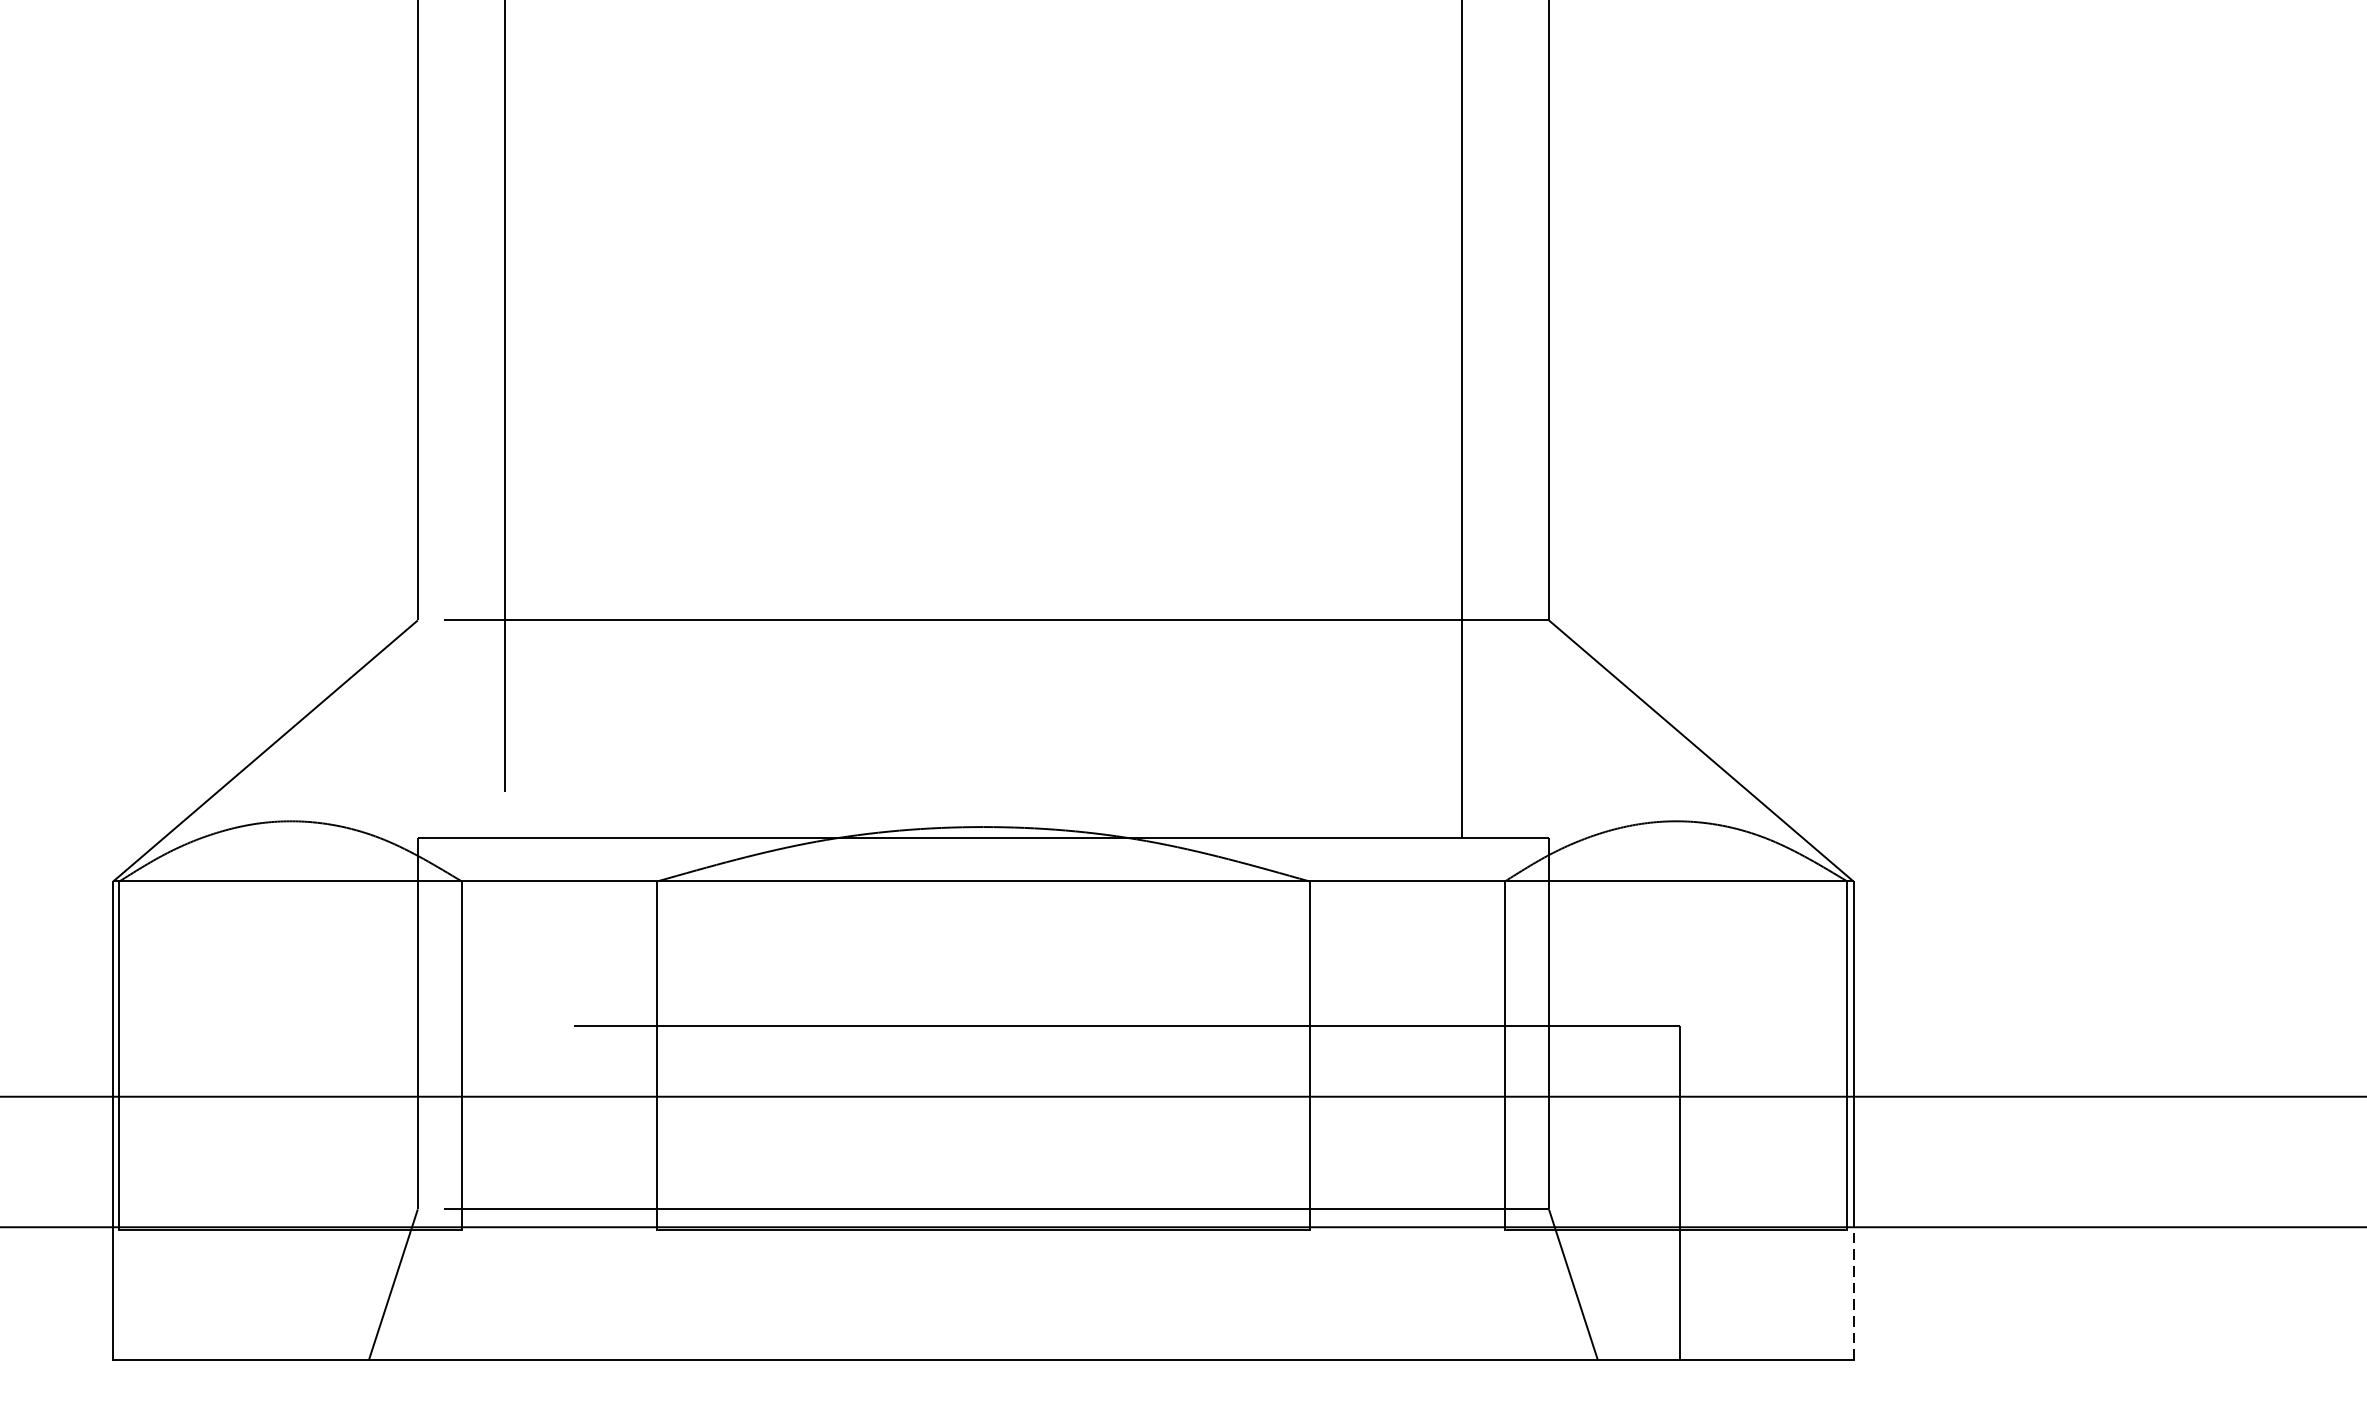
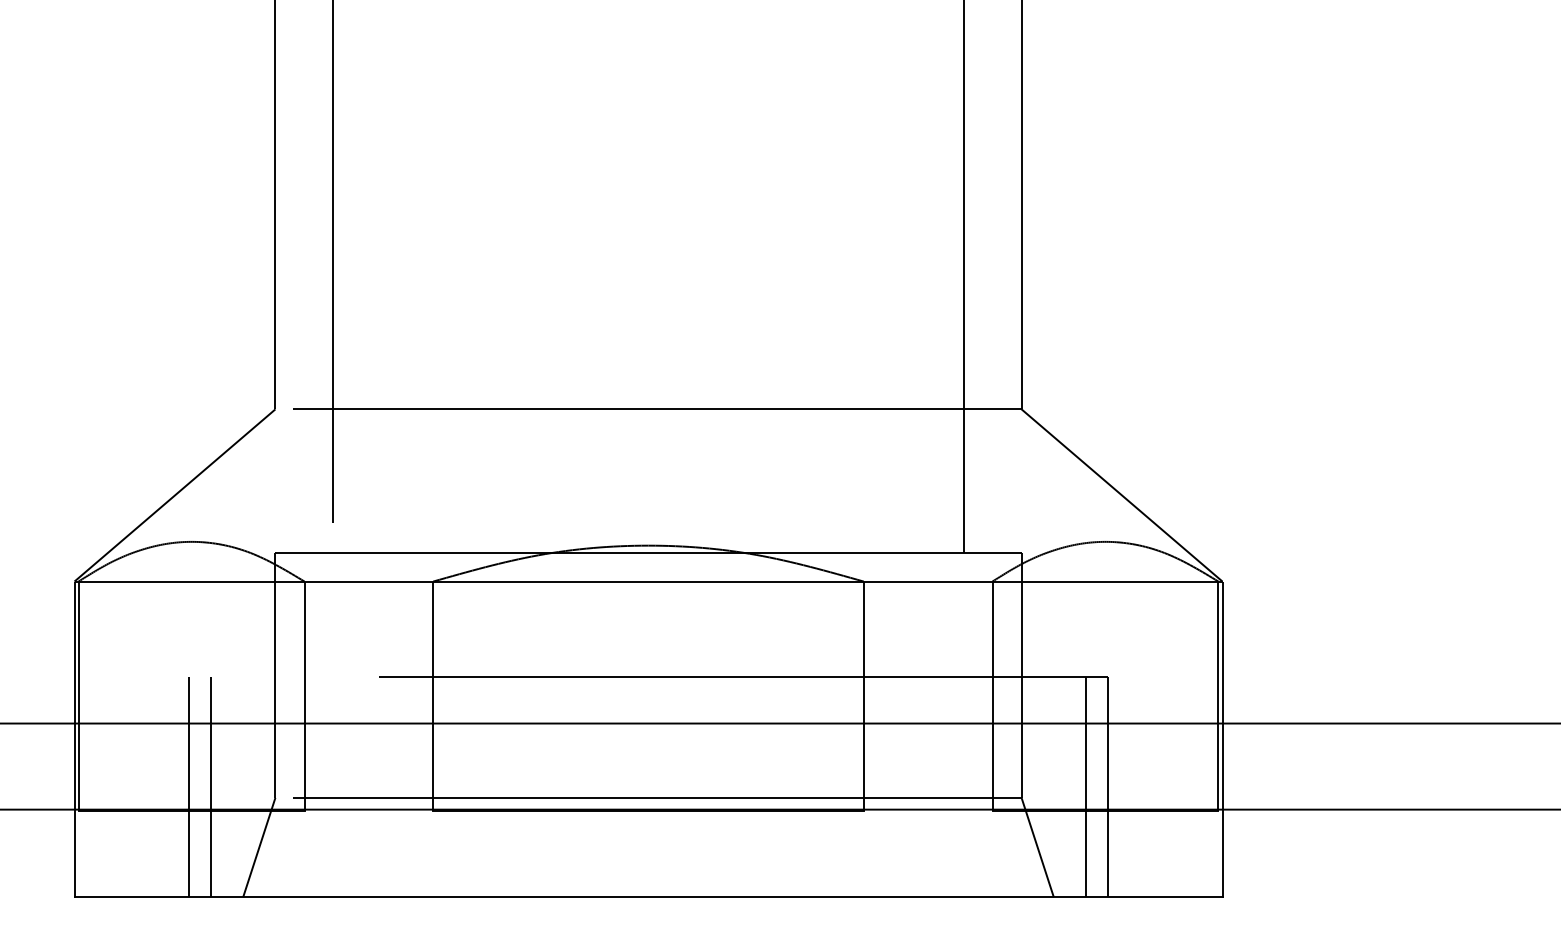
line: (287, 1192) -> (189, 786), added
line: (319, 1192) -> (210, 786), added
line: (1647, 1192) -> (1086, 786), added
line: (1853, 1293) -> (1222, 853), dashed -> solid

